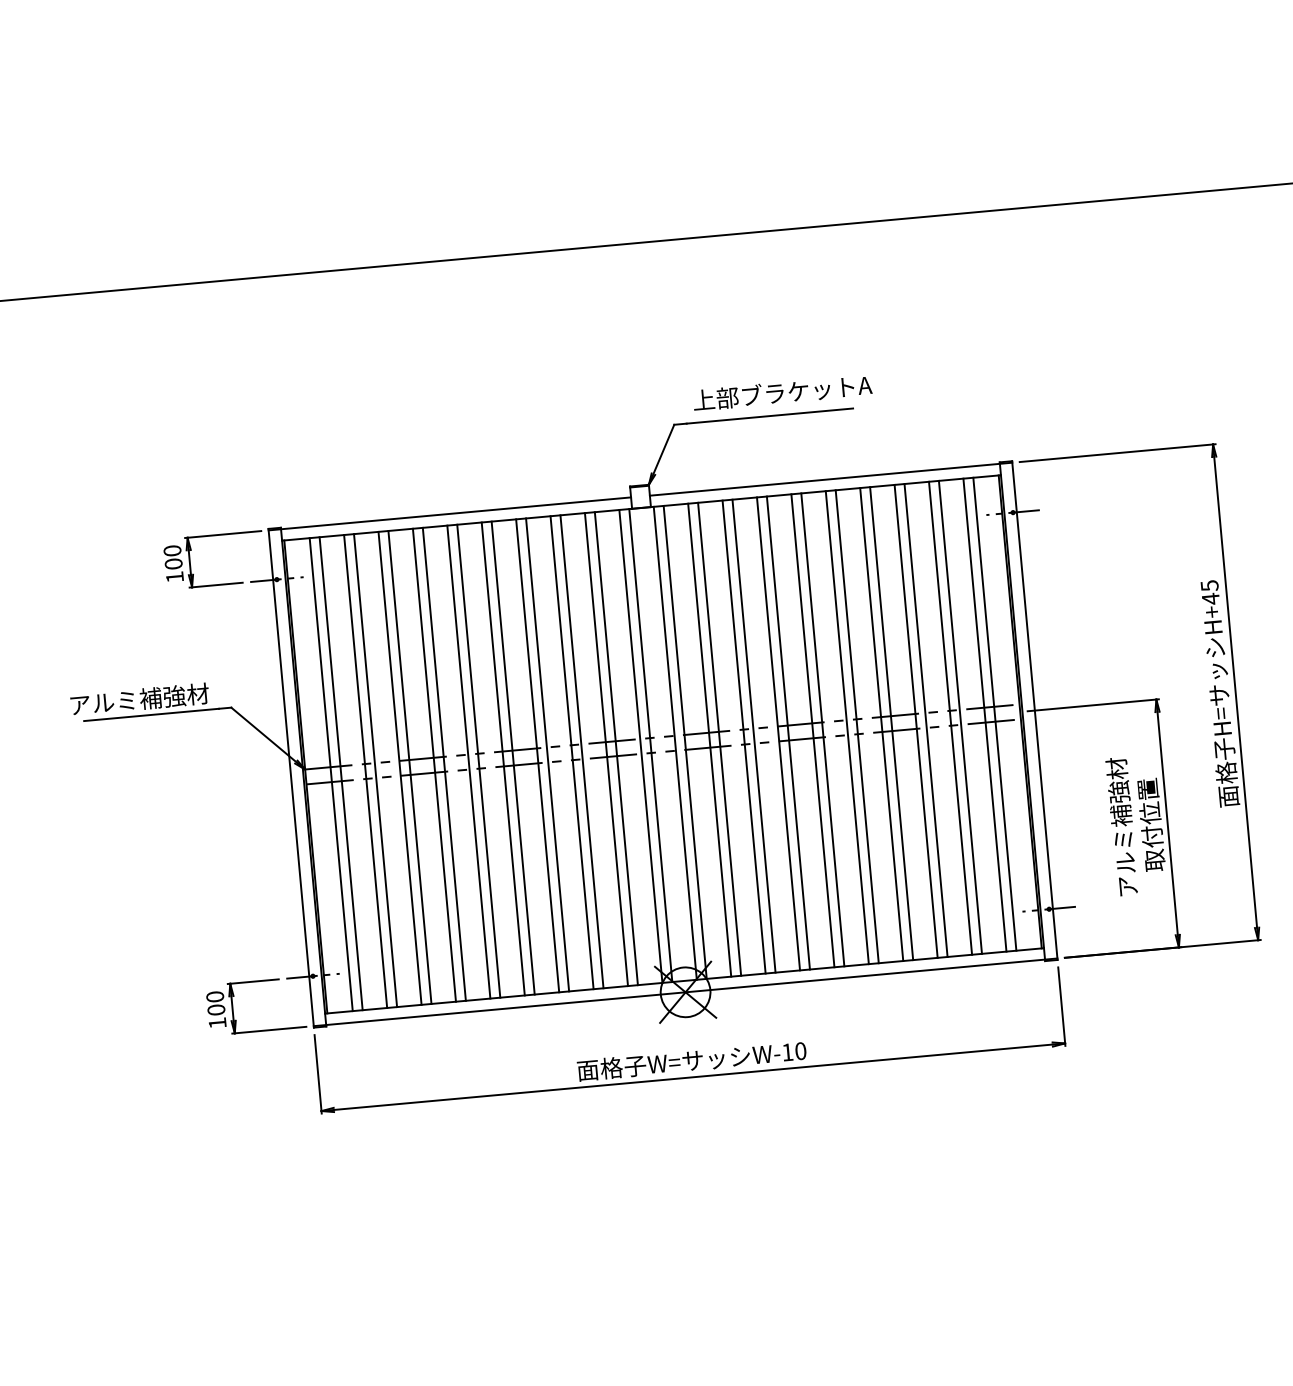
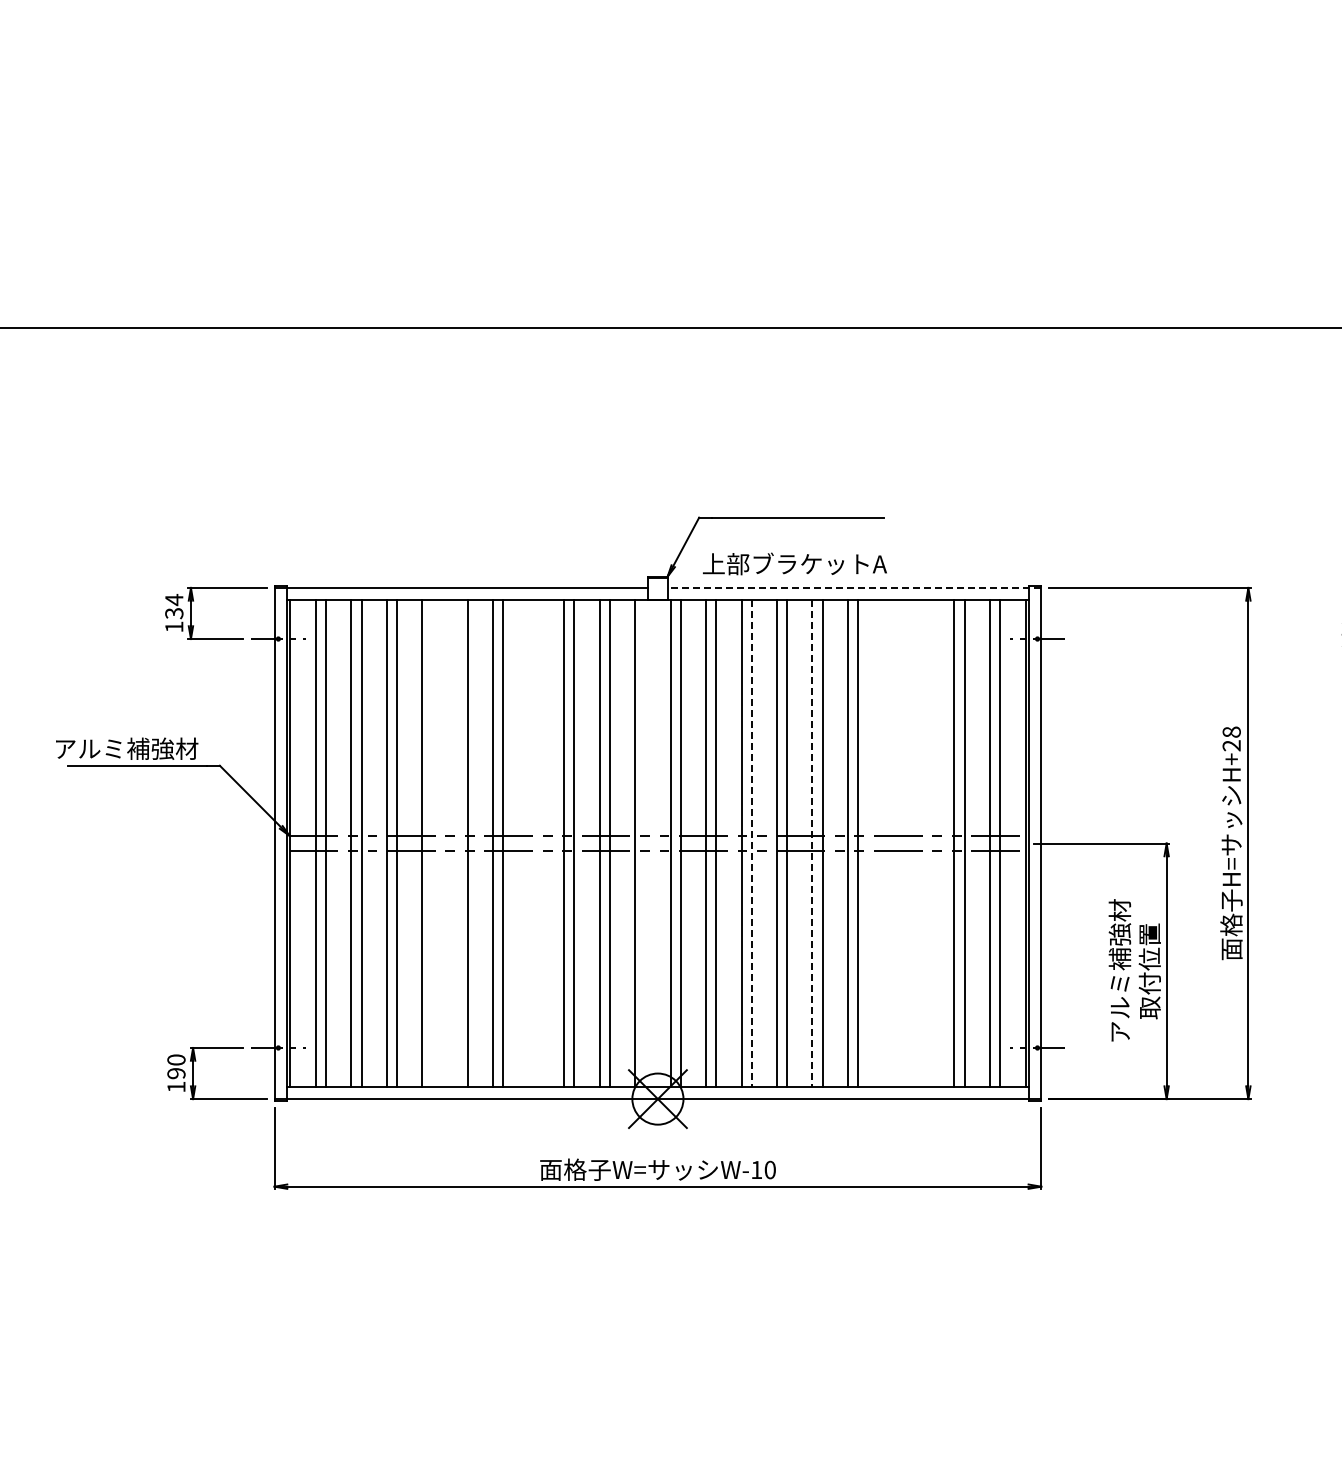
text: (782, 392) -> (794, 563), moved
line: (831, 478) -> (854, 587), solid -> dashed
text: (173, 557) -> (174, 606), 100 -> 134
text: (1210, 591) -> (1231, 738), H+45 -> H+28
line: (926, 720) -> (929, 843), removed
line: (915, 721) -> (918, 843), removed
line: (891, 723) -> (893, 843), removed
line: (881, 724) -> (883, 843), removed
line: (812, 730) -> (812, 843), solid -> dashed
line: (753, 736) -> (751, 843), solid -> dashed
line: (650, 745) -> (645, 843), removed
line: (547, 754) -> (538, 843), removed
line: (537, 755) -> (528, 843), removed
line: (468, 762) -> (457, 843), removed
line: (444, 764) -> (432, 843), removed
text: (216, 1009) -> (176, 1073), 100 -> 190

